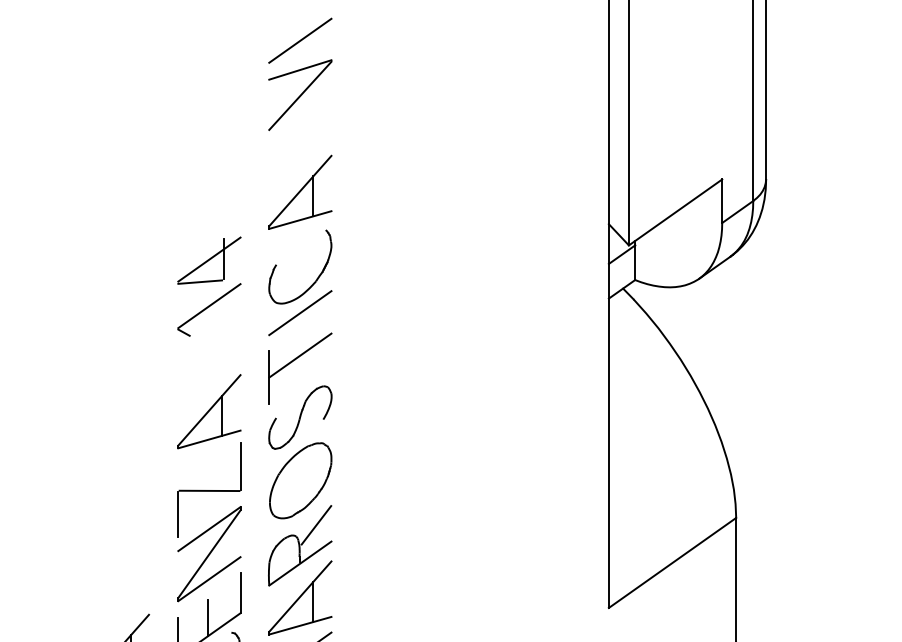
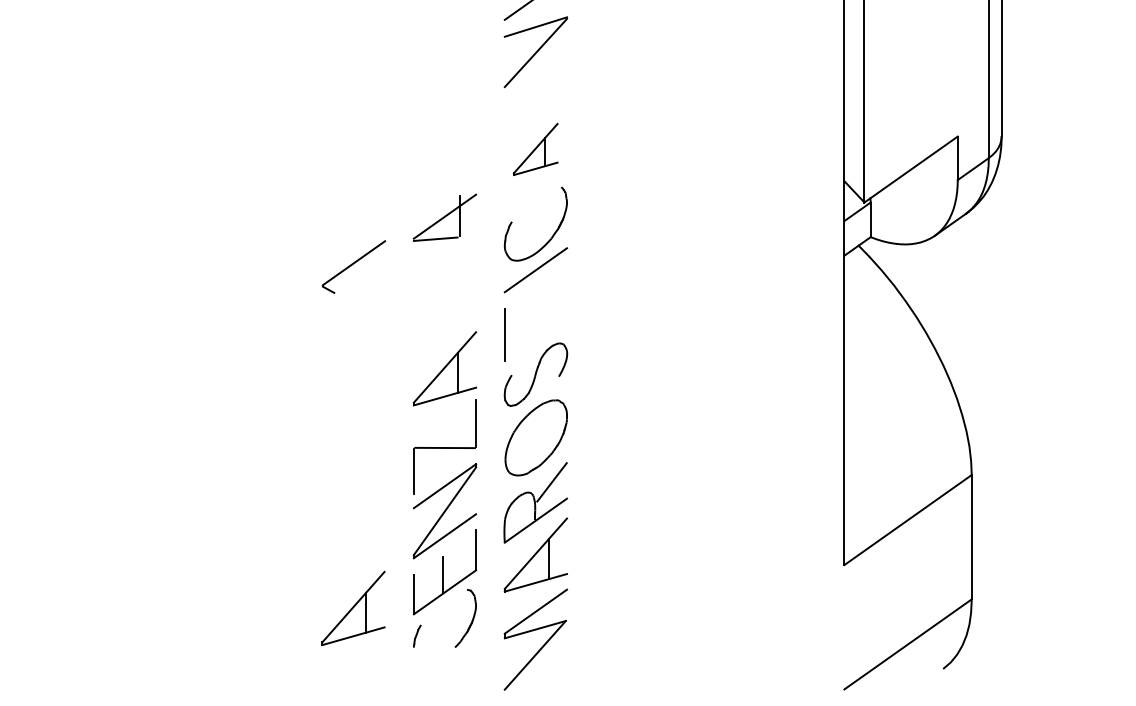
part: (299, 192) -> (535, 149), size x0.7
part: (209, 309) -> (354, 266), moved
line: (299, 355) -> (535, 312), removed

